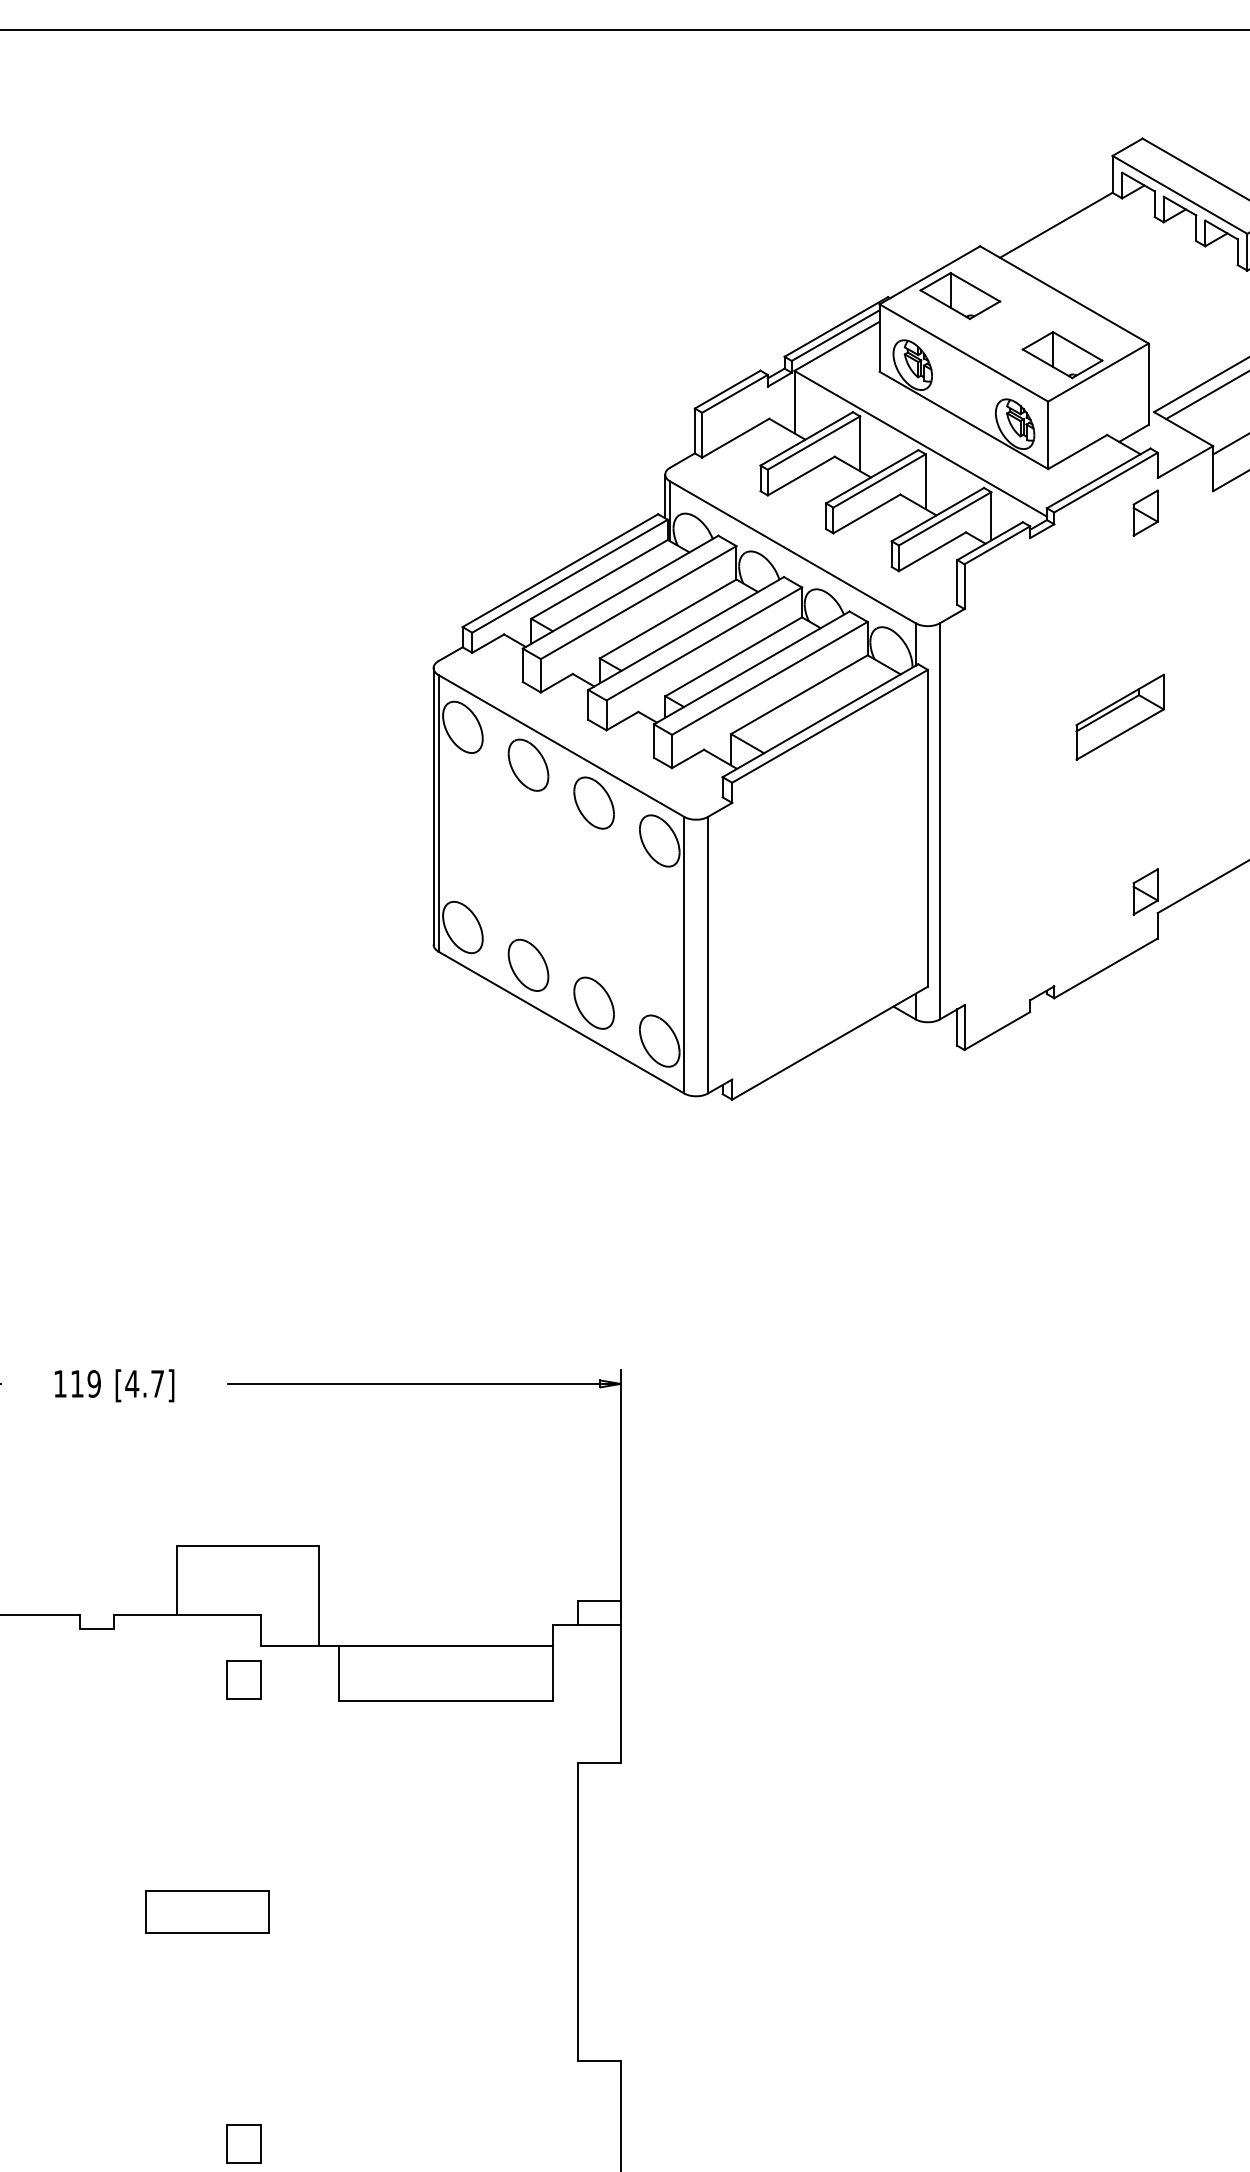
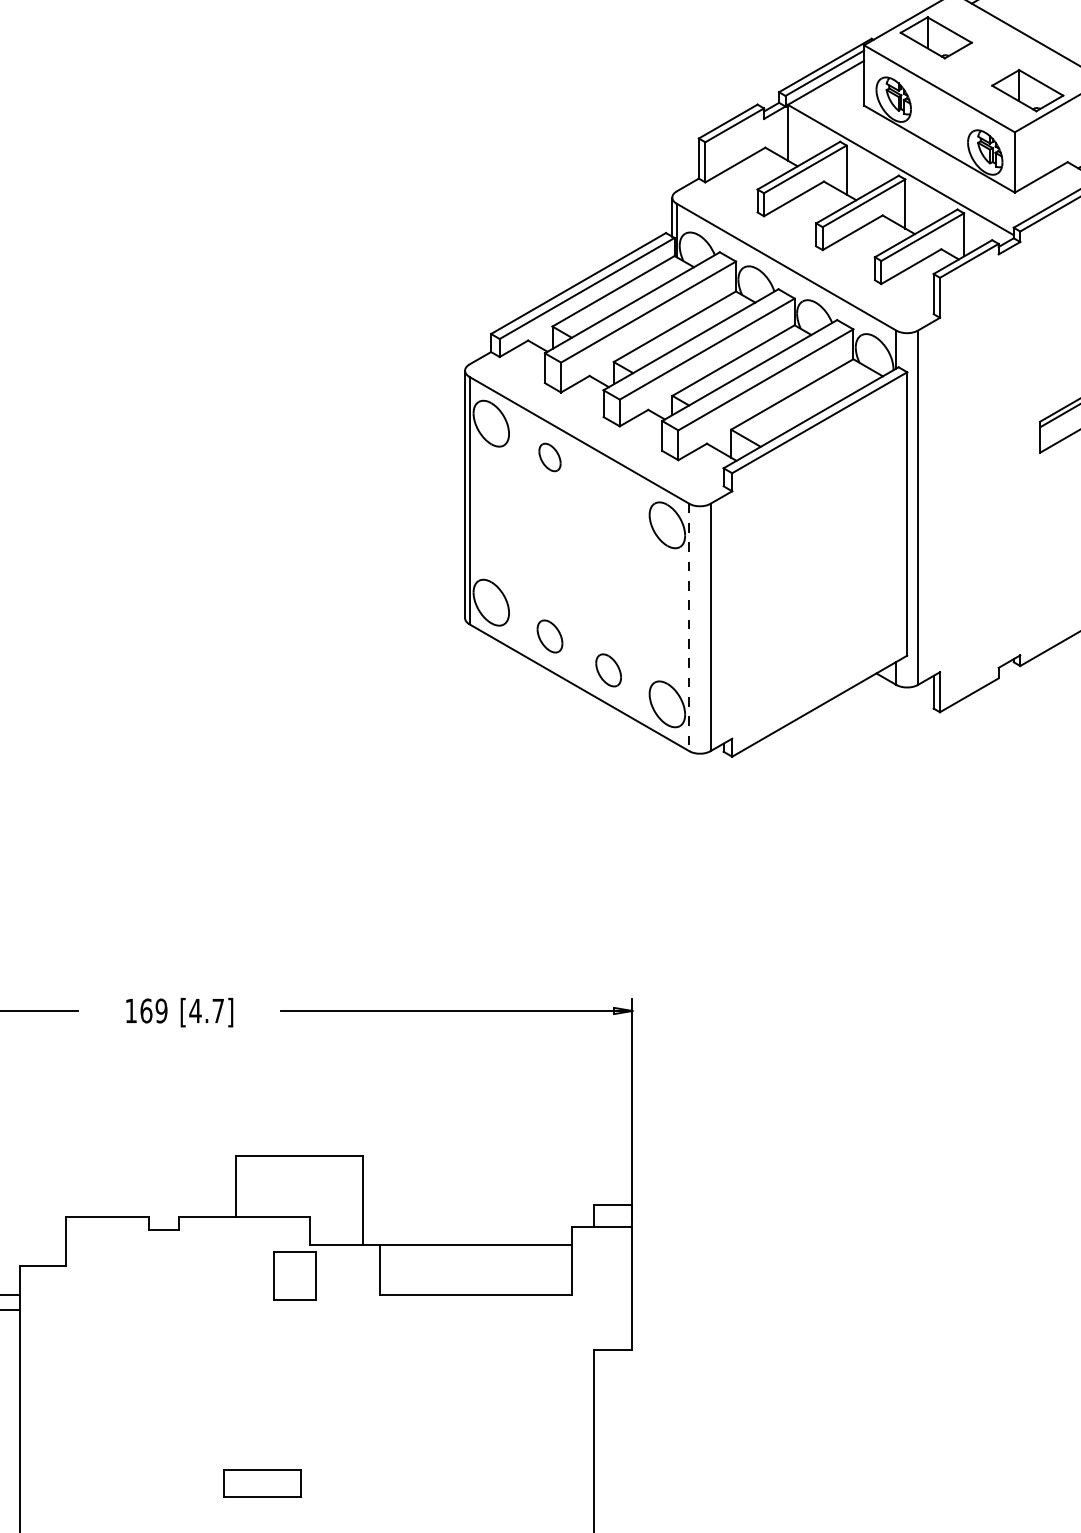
part: (528, 764) -> (549, 456), size x0.6
part: (593, 802) -> (608, 490), removed
line: (684, 955) -> (689, 627), solid -> dashed
part: (528, 964) -> (549, 635), size x0.7
part: (593, 1002) -> (608, 669), size x0.7
text: (77, 1383) -> (146, 1010), 119 -> 169
part: (243, 1679) -> (295, 1275), size x1.4
part: (207, 1911) -> (262, 1482), size x0.7

